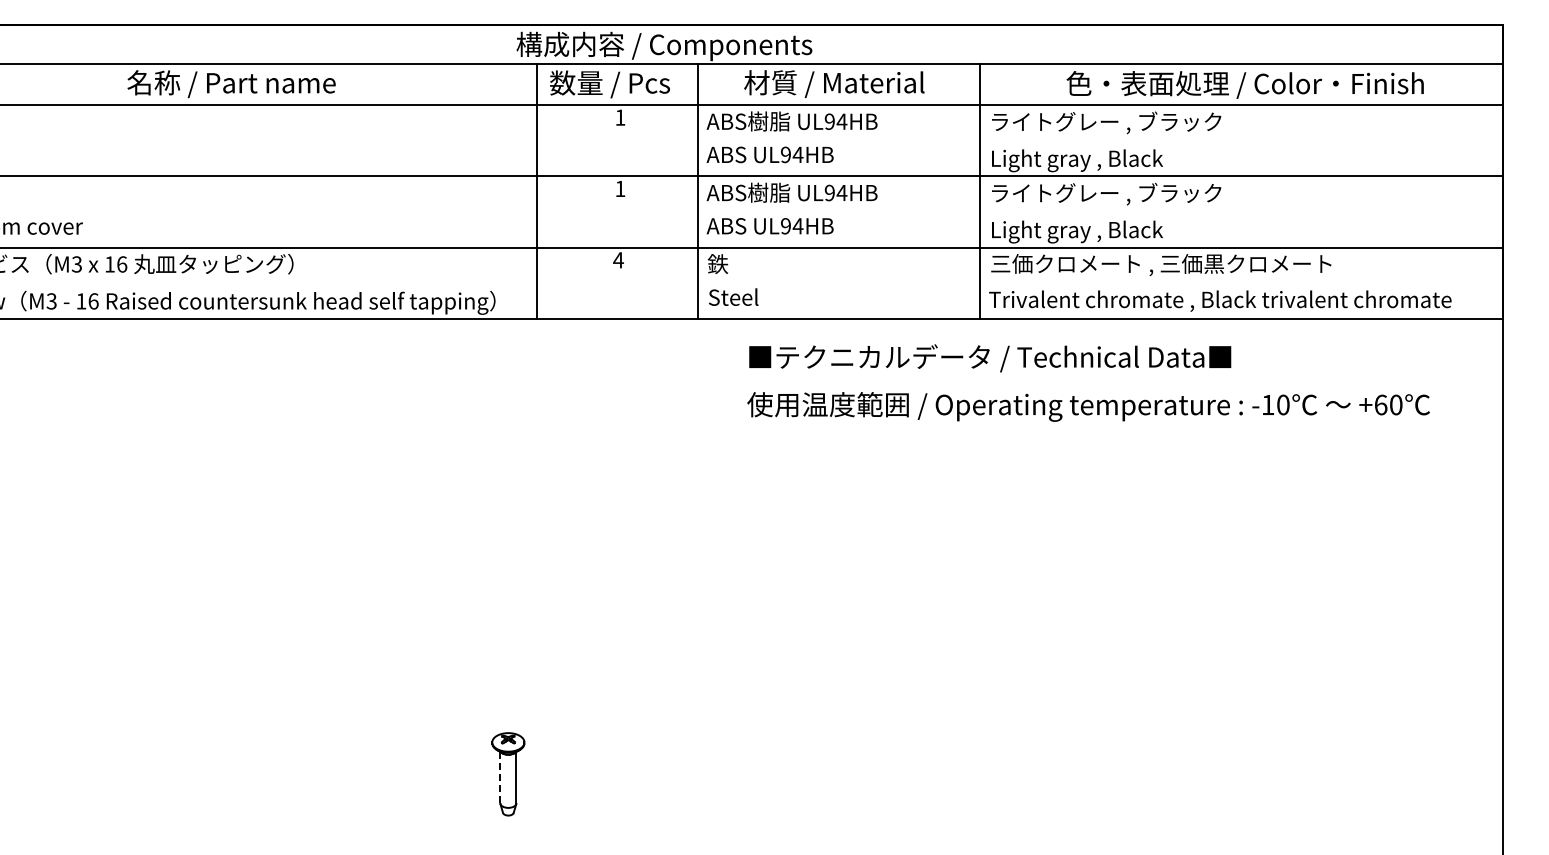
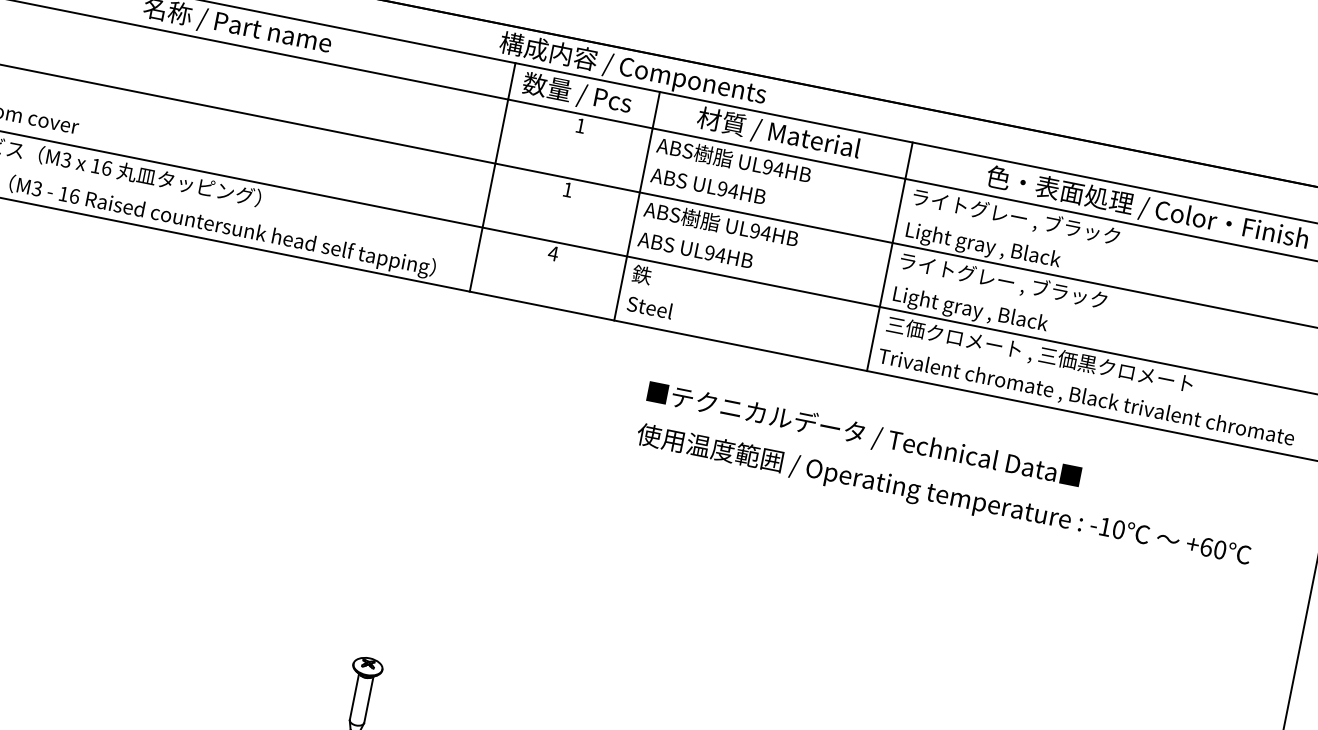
text: (1088, 382) -> (947, 474), moved
line: (500, 777) -> (354, 696), dashed -> solid

